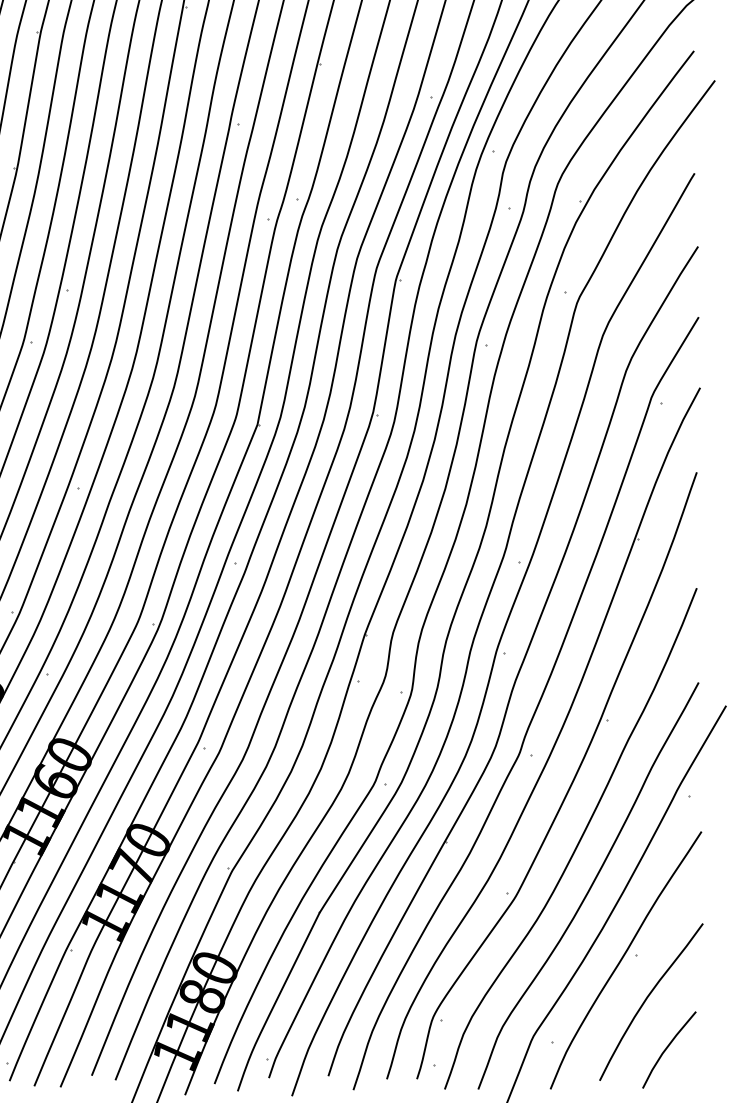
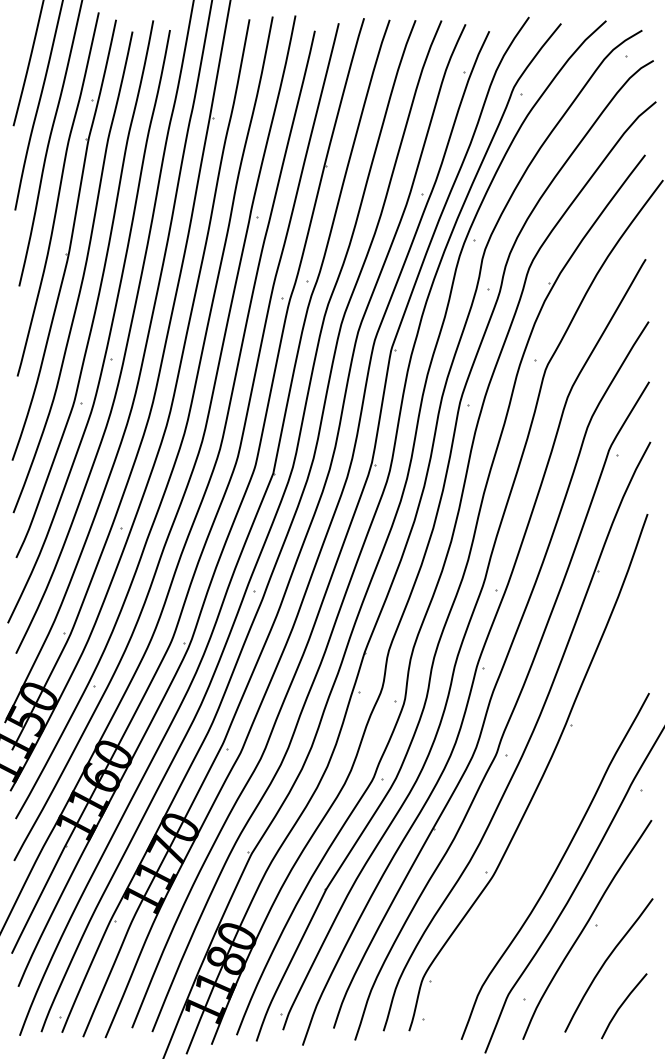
curve: (578, 841) -> (546, 828), removed

